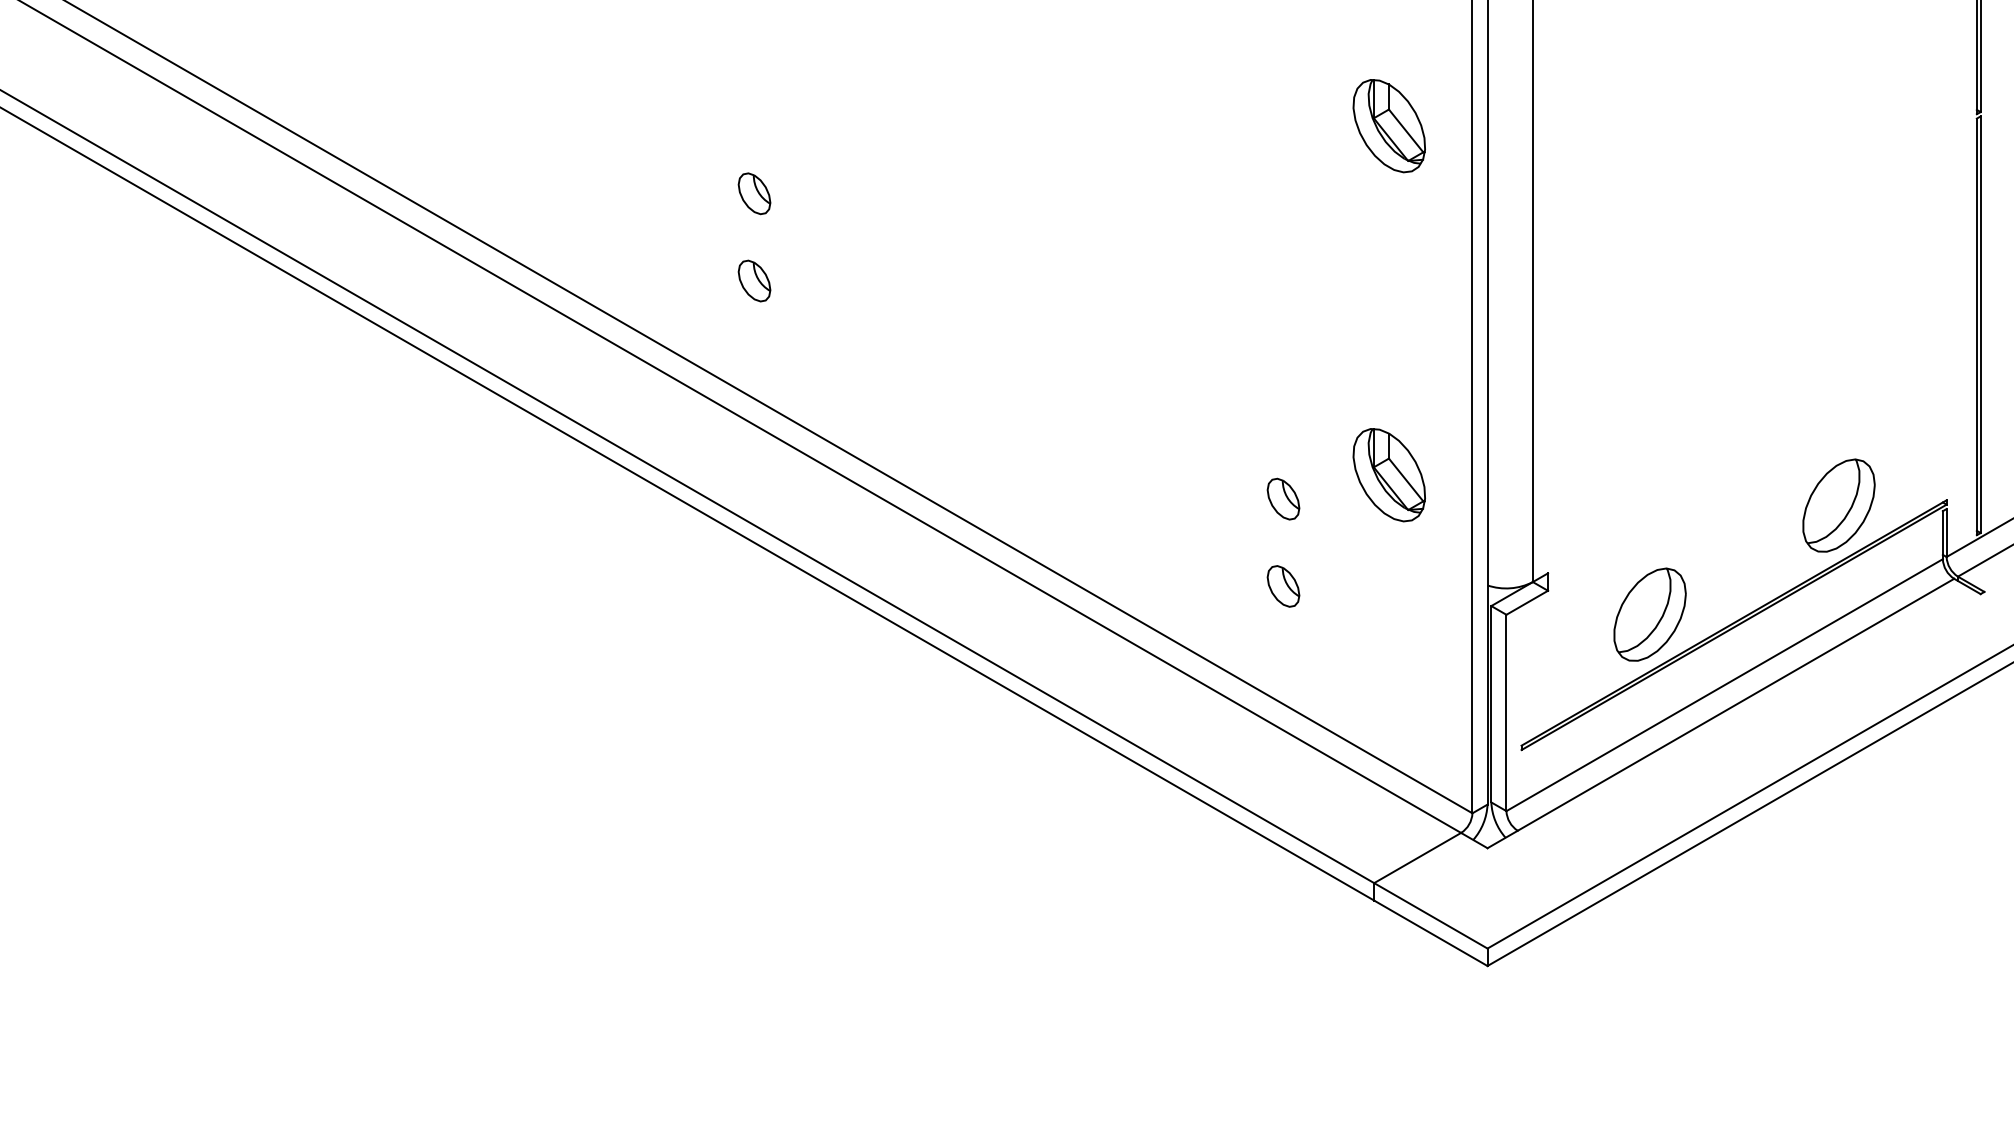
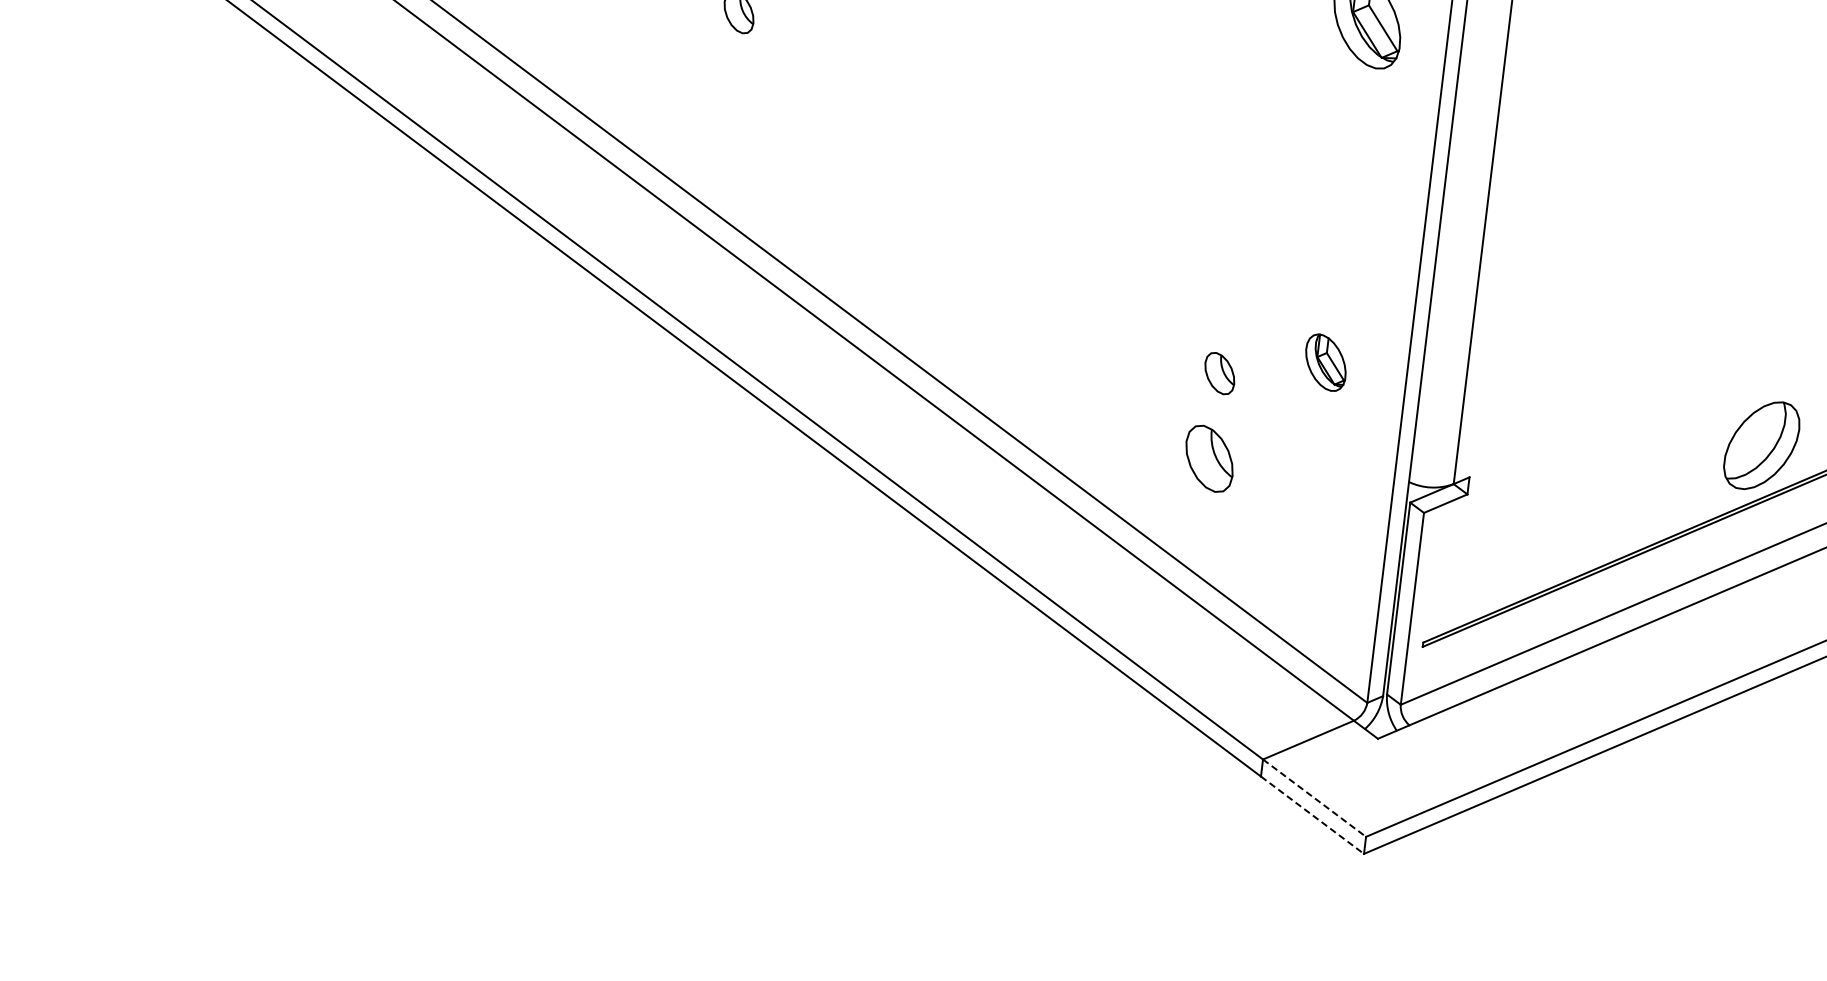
part: (754, 280) -> (728, 97), removed
part: (1388, 475) -> (1325, 362), size x0.6
part: (1283, 586) -> (1209, 458), size x1.6
part: (1649, 614) -> (1563, 529), removed
line: (1431, 916) -> (1315, 798), solid -> dashed
line: (1431, 933) -> (1313, 815), solid -> dashed

